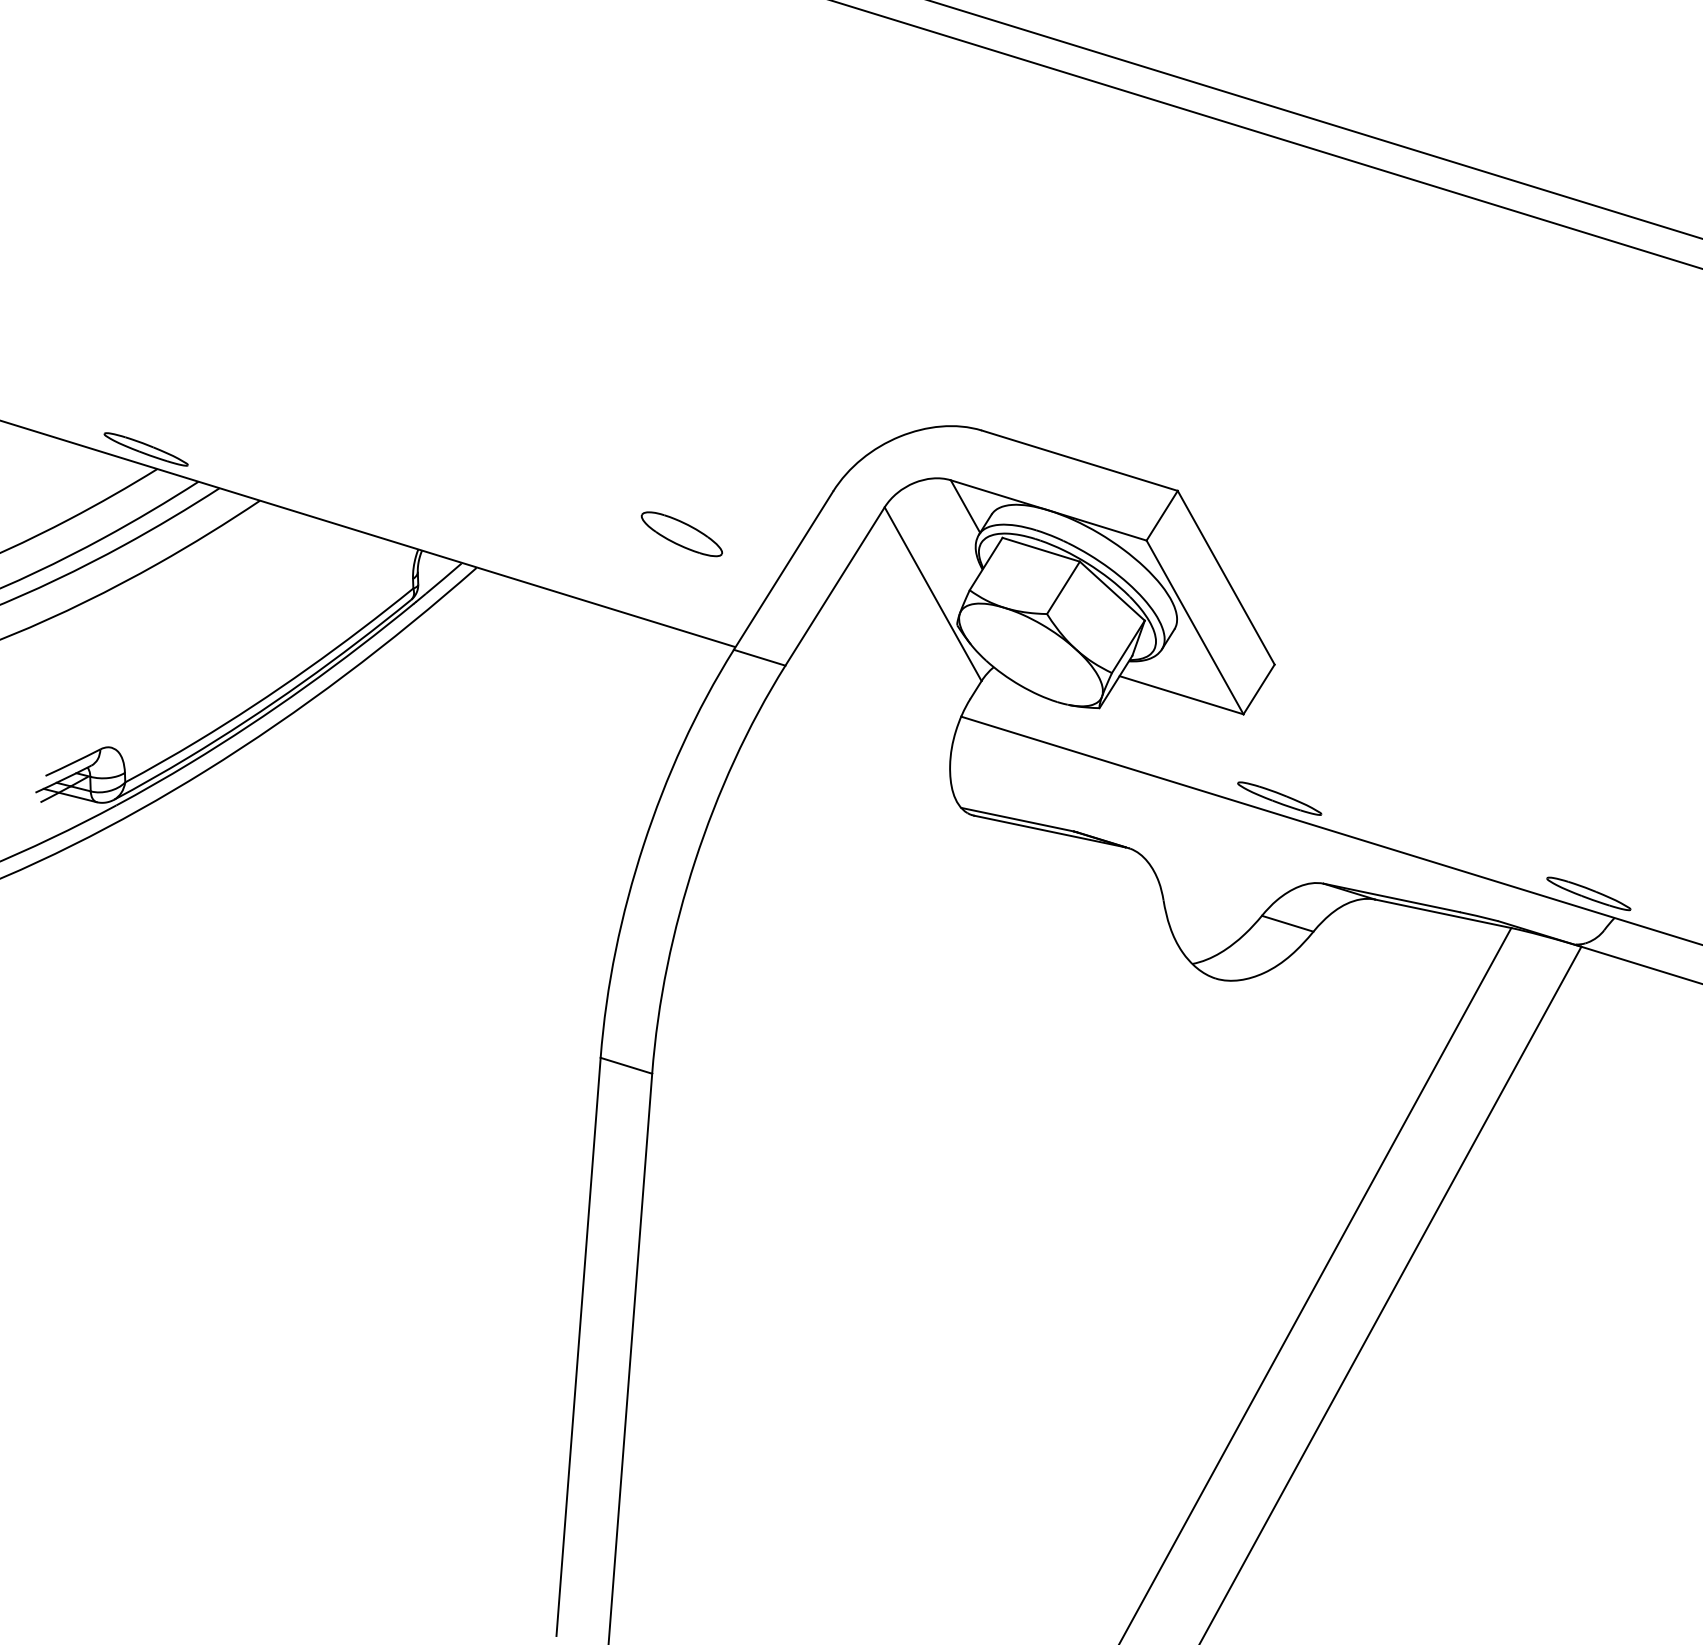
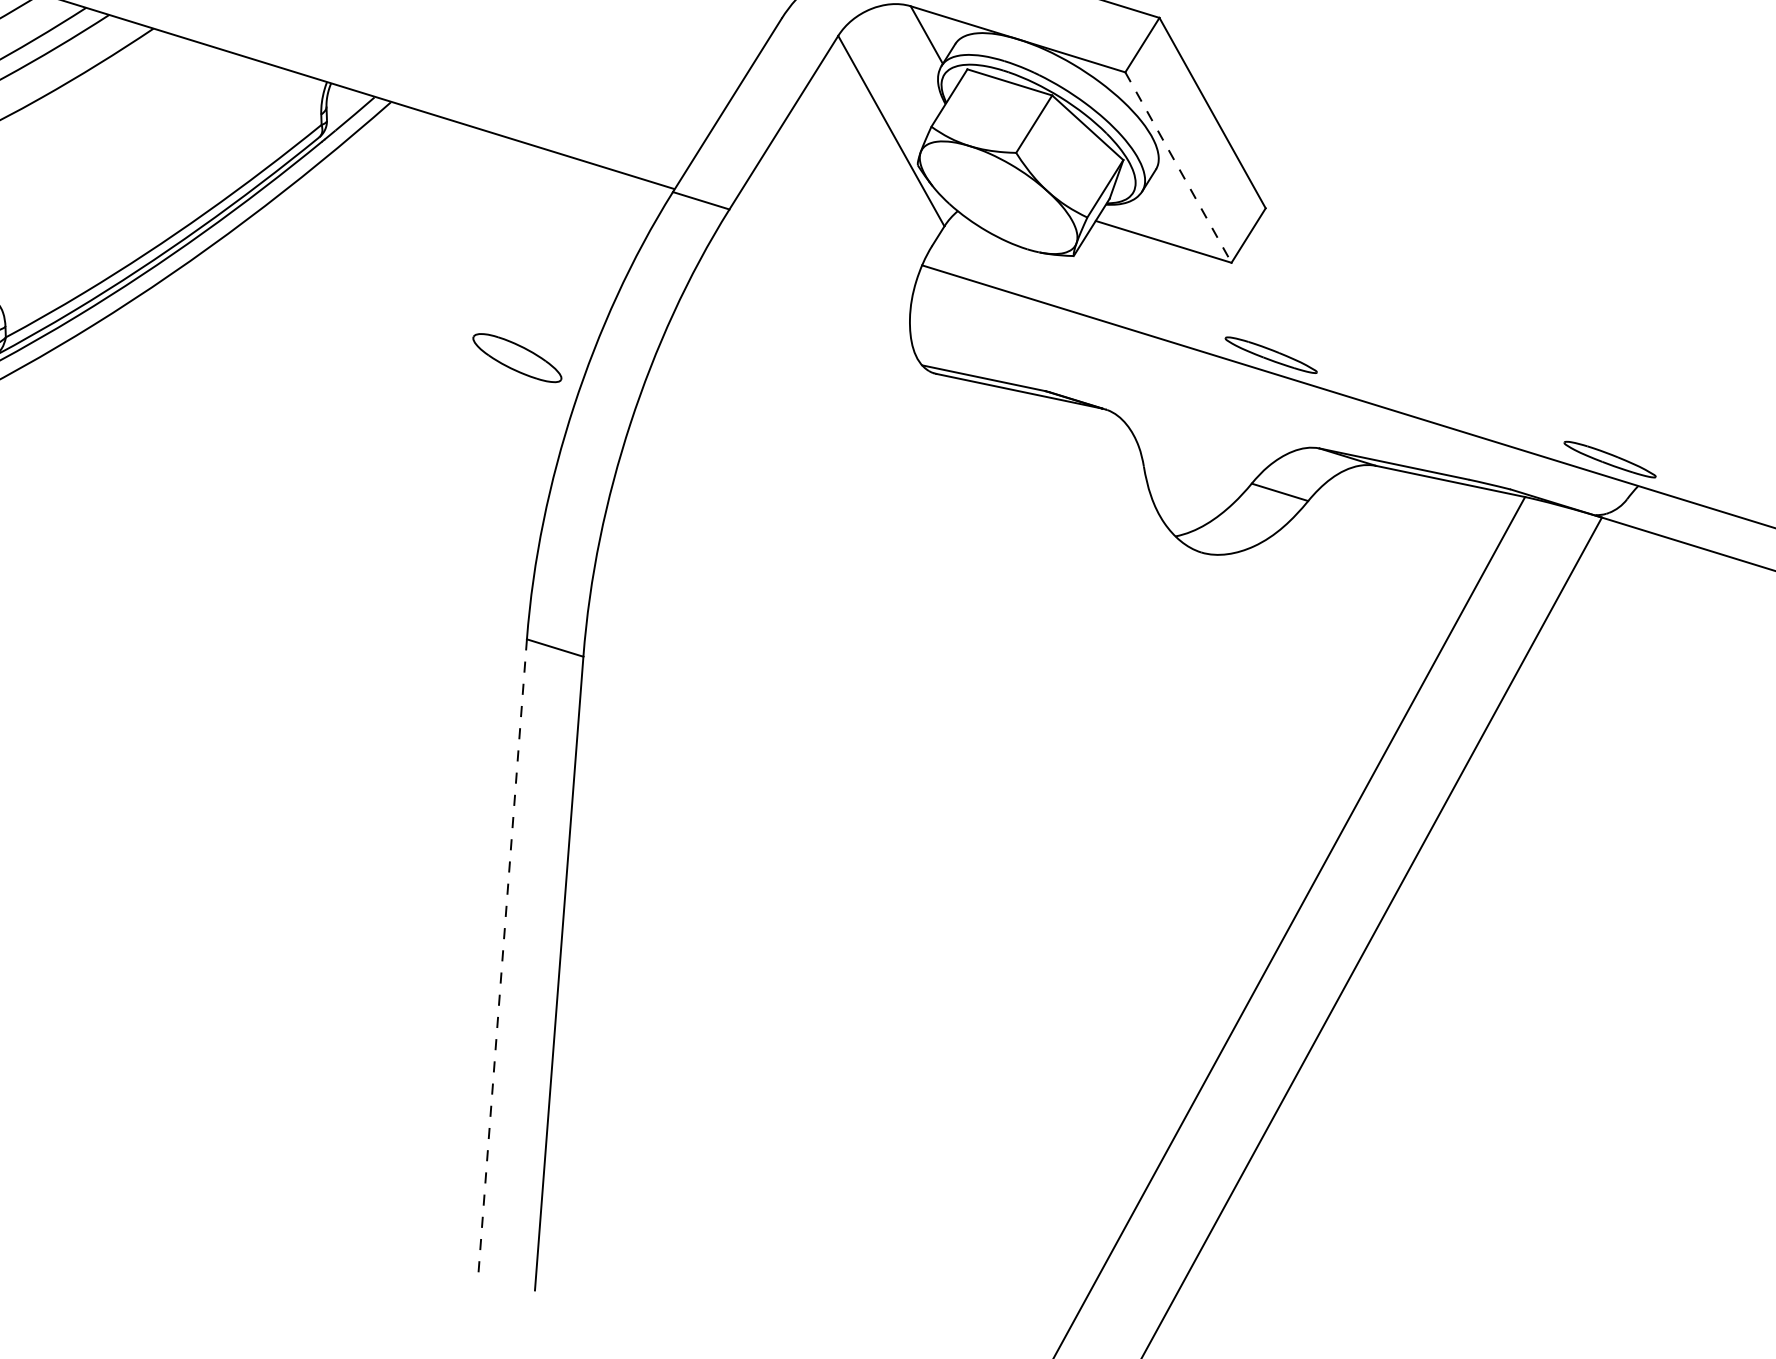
part: (681, 534) -> (516, 358), moved
line: (1195, 627) -> (1178, 167), solid -> dashed
line: (578, 1346) -> (502, 955), solid -> dashed

